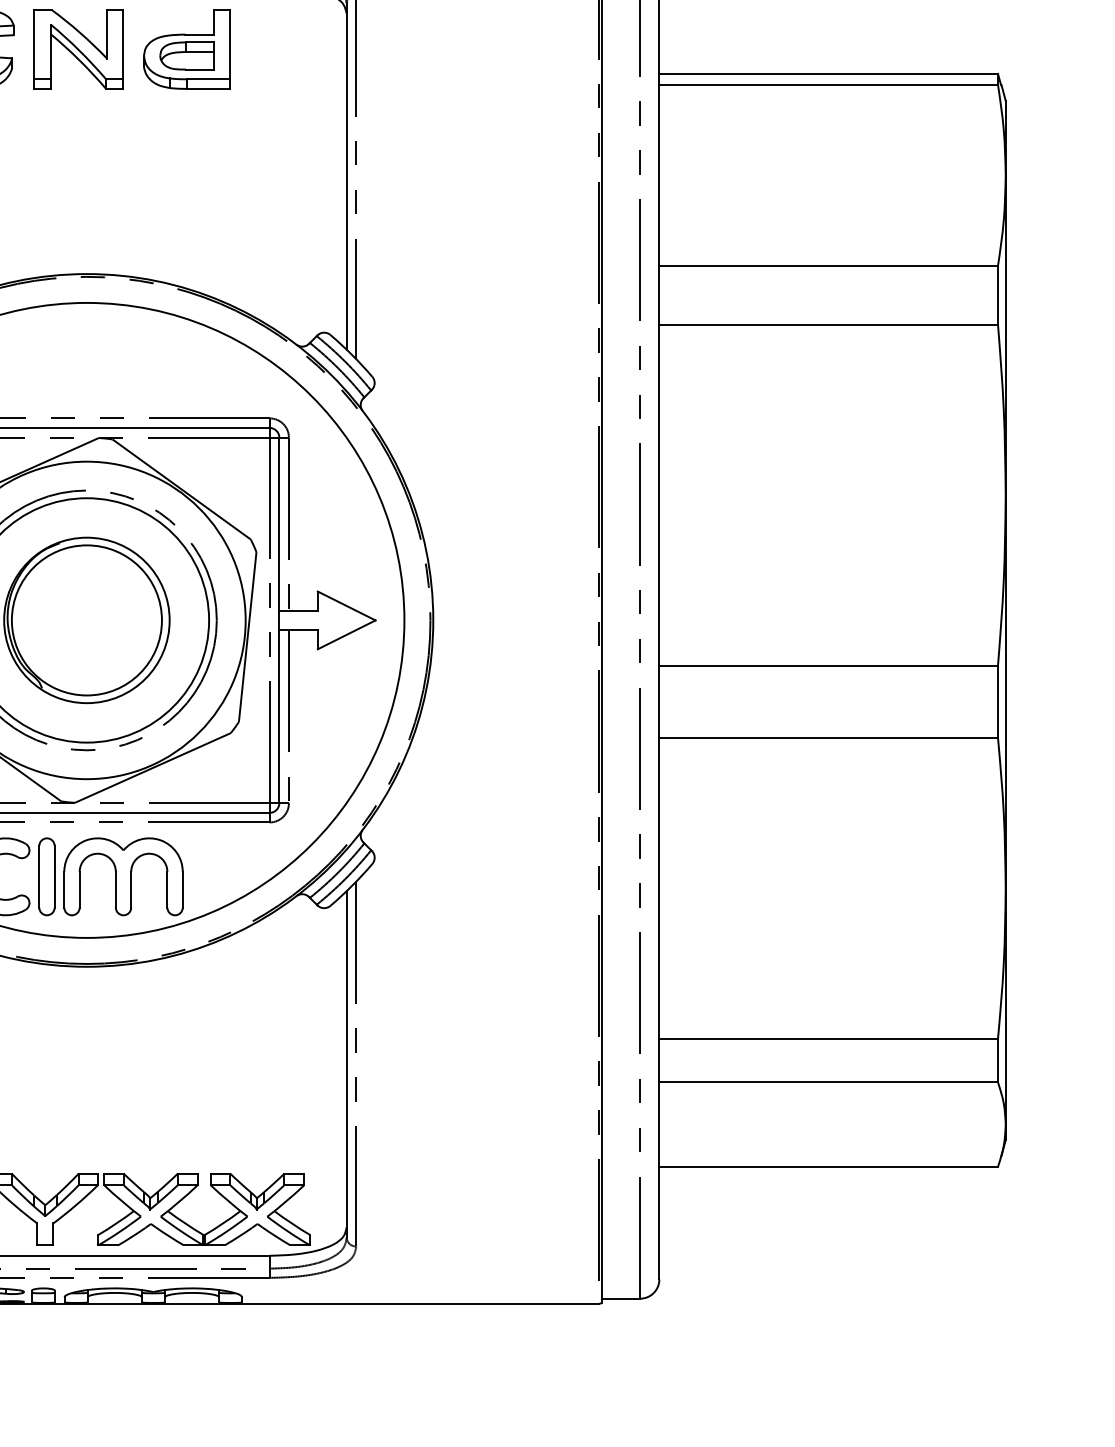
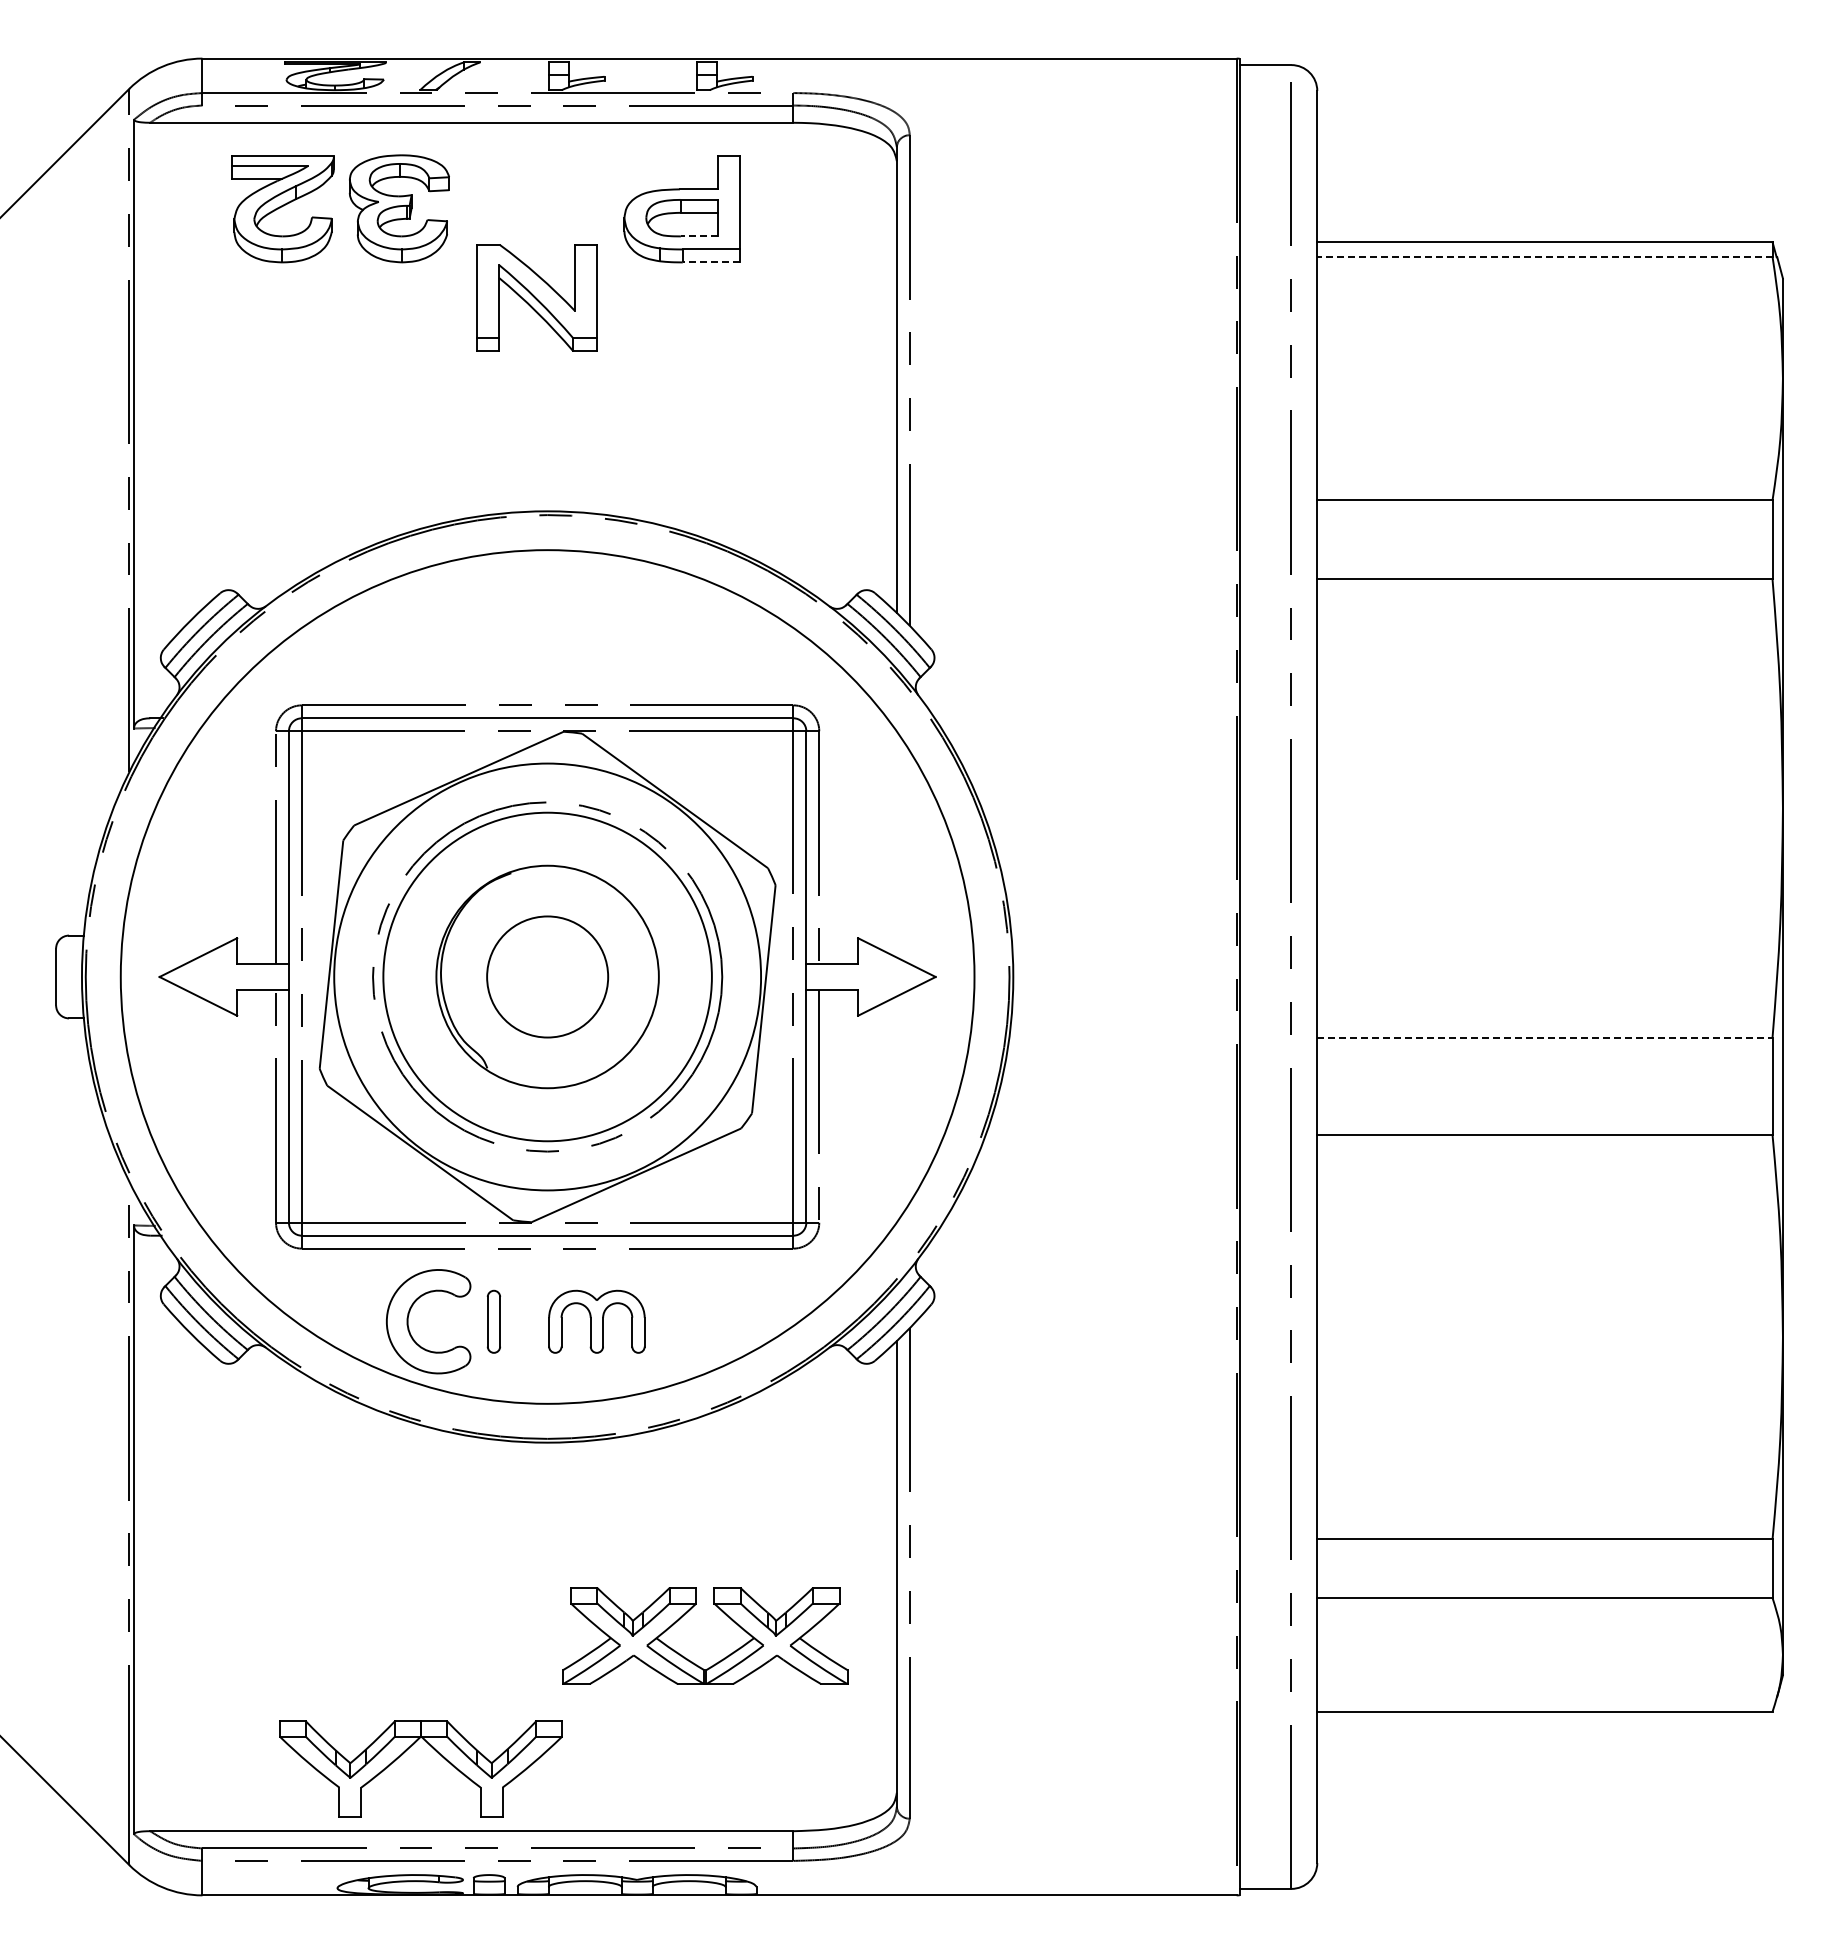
part: (78, 48) -> (536, 297), moved
line: (199, 69) -> (699, 236), solid -> dashed
line: (828, 84) -> (1544, 256), solid -> dashed
line: (208, 88) -> (711, 262), solid -> dashed
circle: (86, 620) -> (547, 976), size x0.6
line: (828, 665) -> (1544, 1037), solid -> dashed
part: (46, 876) -> (493, 1321), size x0.6
part: (123, 876) -> (596, 1321), size x0.6
part: (219, 1194) -> (725, 1615), moved

